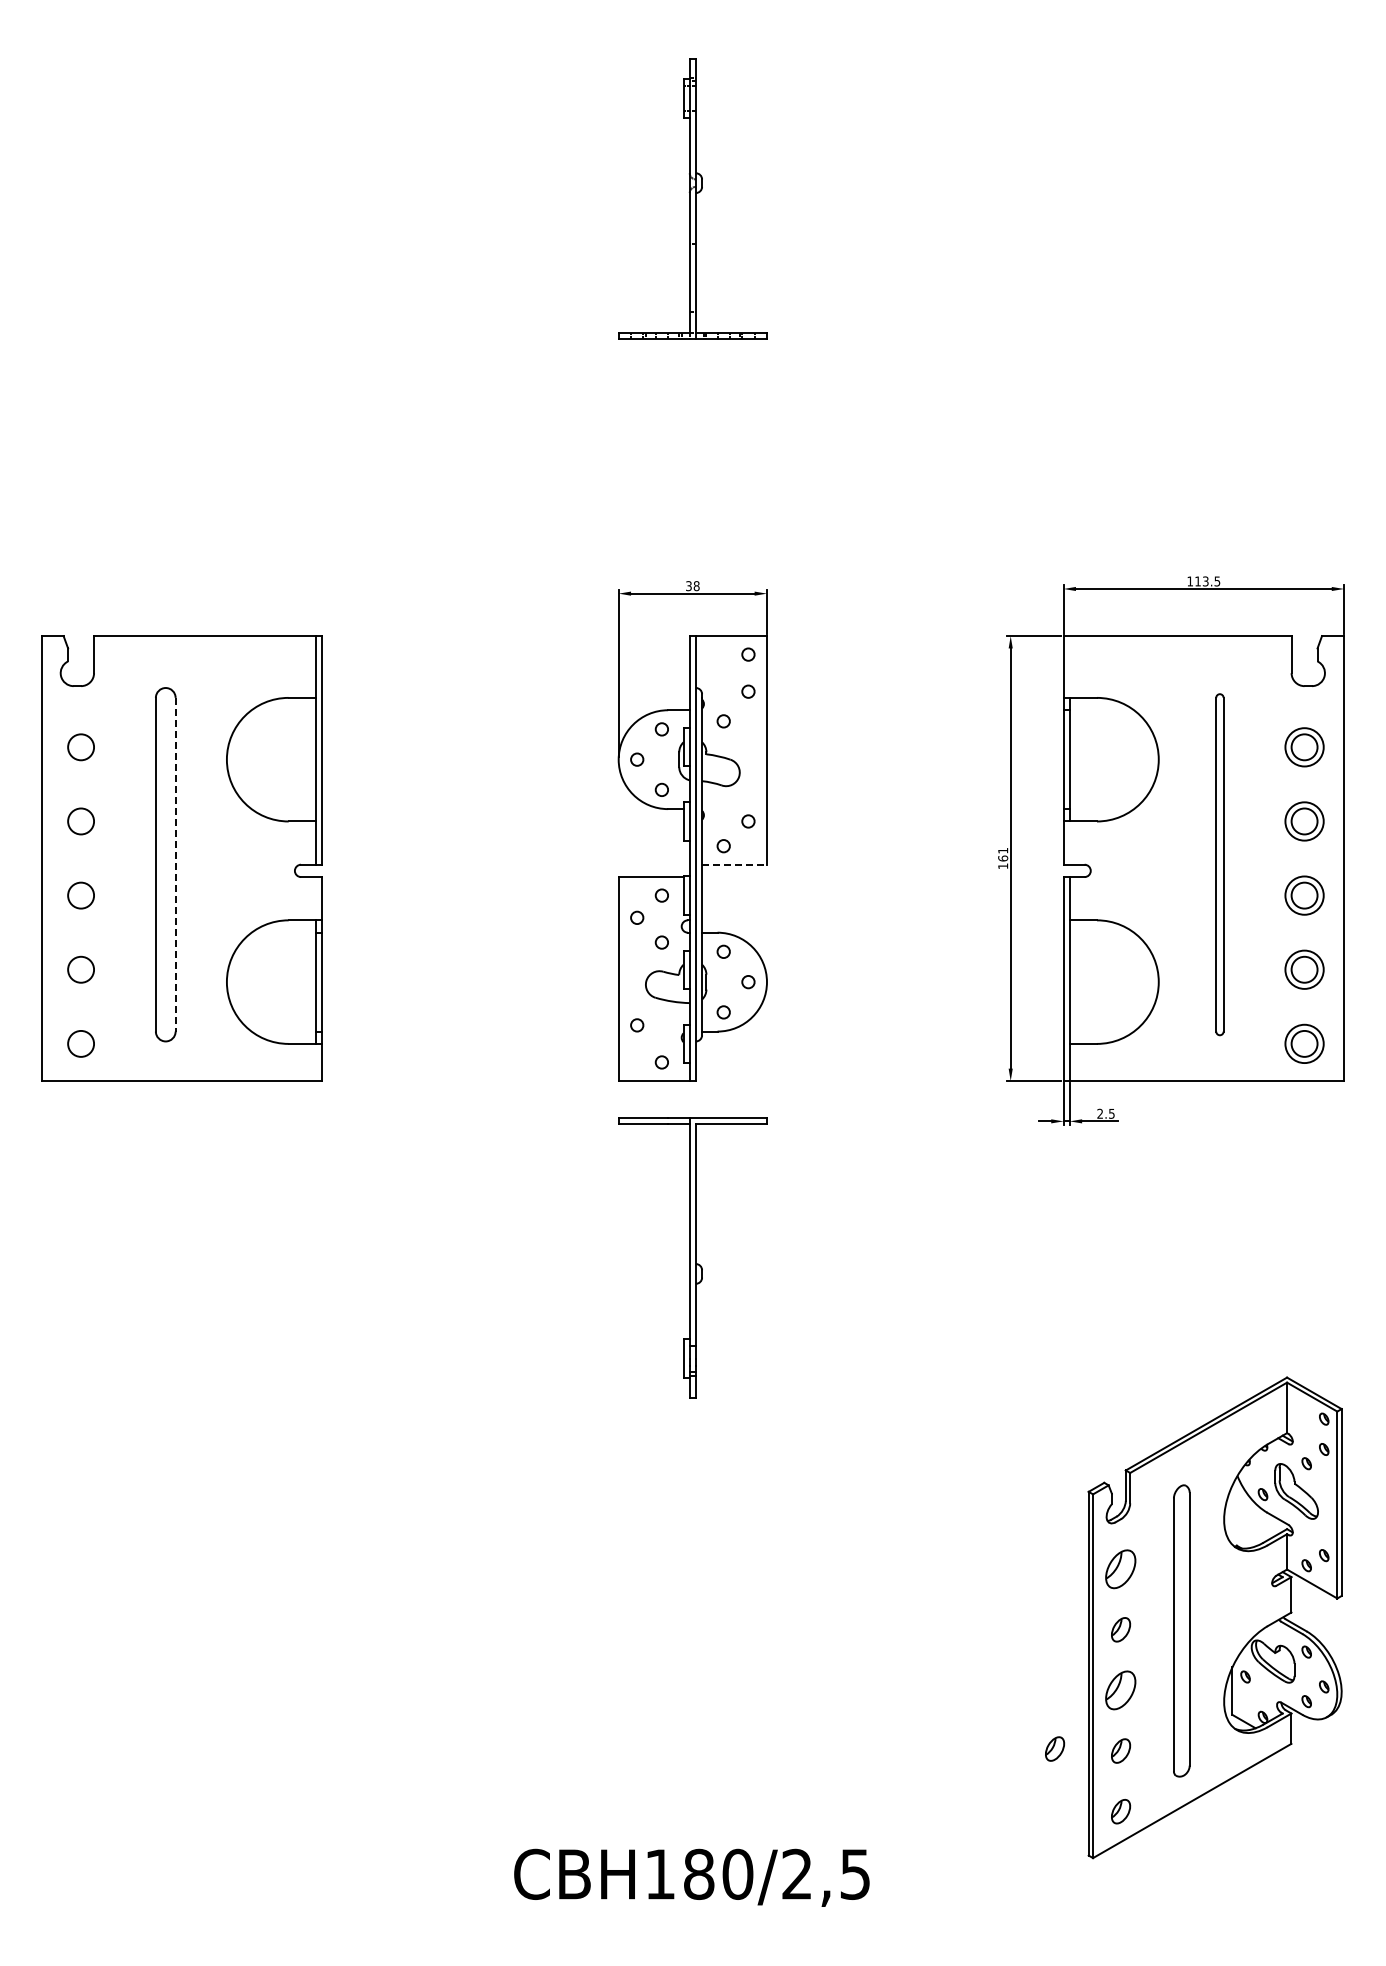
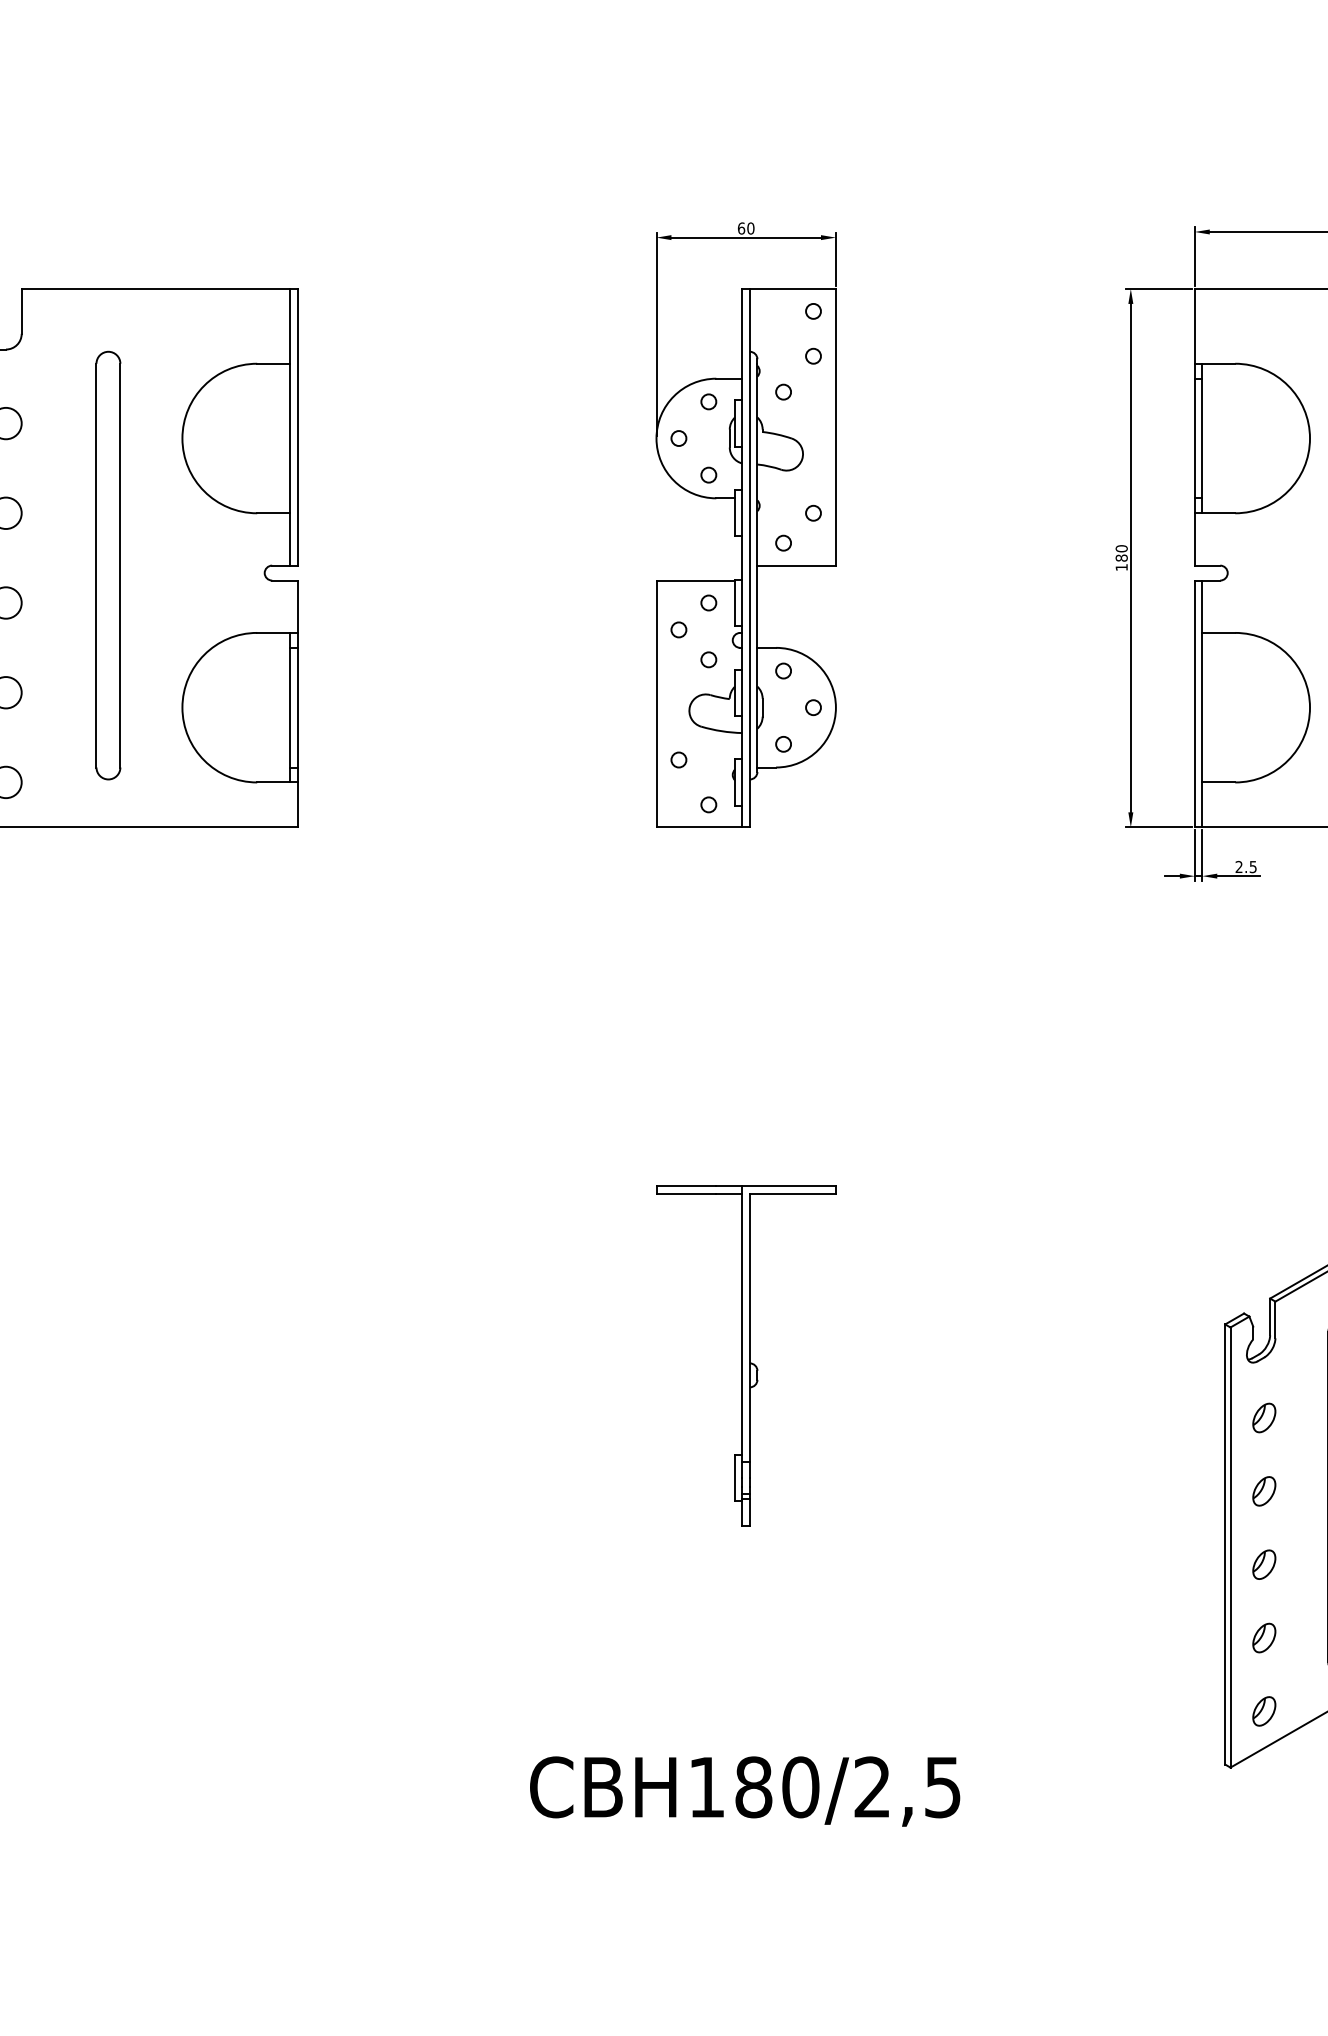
text: (692, 586) -> (745, 228), 38 -> 60
text: (1003, 854) -> (1122, 553), 161 -> 180
line: (175, 864) -> (120, 565), dashed -> solid
line: (735, 864) -> (797, 565), dashed -> solid
part: (692, 1257) -> (745, 1355), moved
part: (1121, 1568) -> (1264, 1417), size x0.62
part: (1121, 1690) -> (1264, 1564), size x0.62
part: (1055, 1748) -> (1185, 1634), removed

